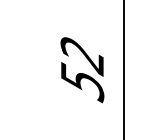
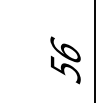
text: (82, 54) -> (65, 50), 52 -> 56

